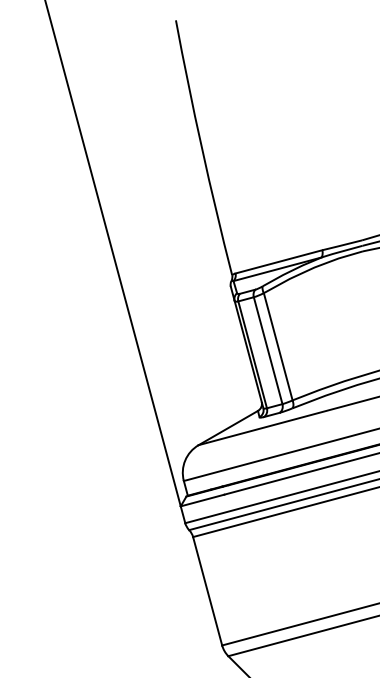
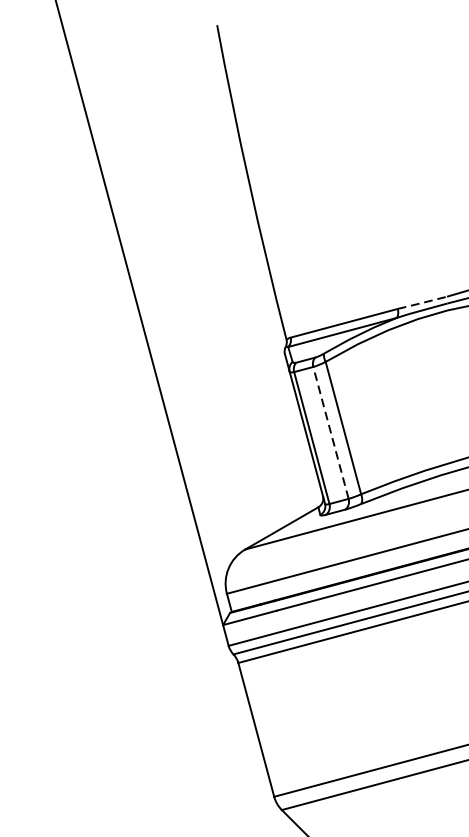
line: (341, 245) -> (421, 303), solid -> dashed
line: (268, 350) -> (331, 432), solid -> dashed

